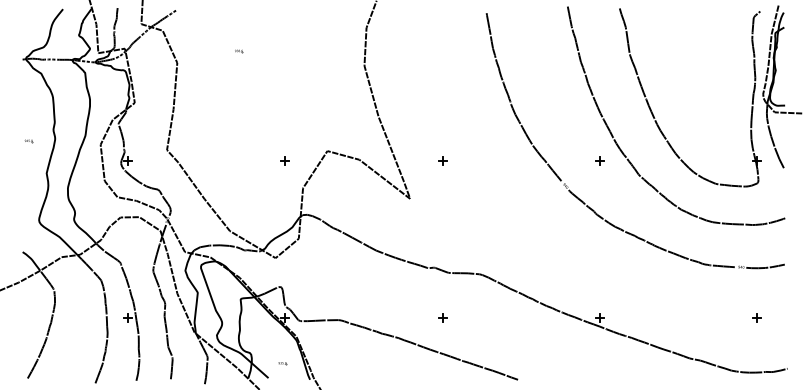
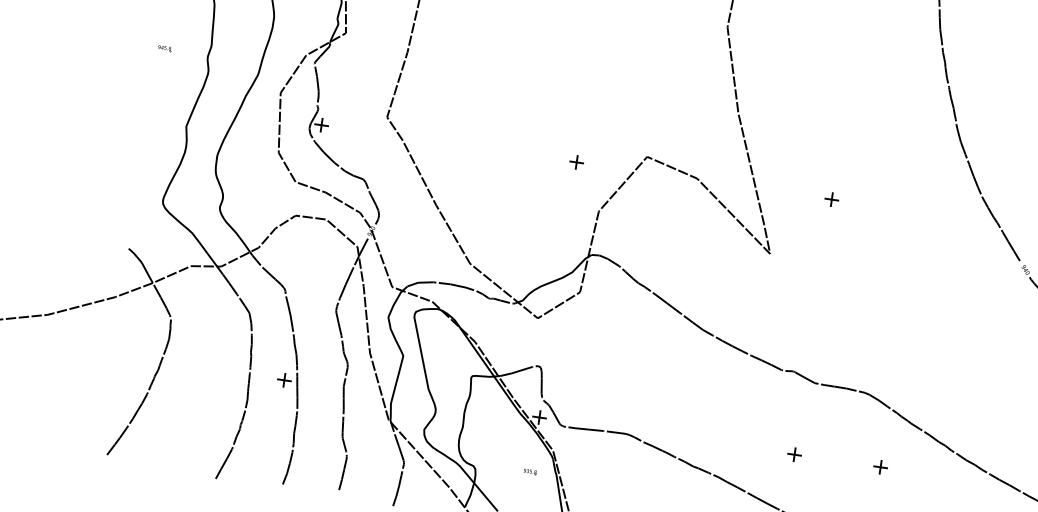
part: (28, 141) -> (164, 48), moved
part: (495, 317) -> (880, 466), added
part: (282, 363) -> (530, 471), moved

